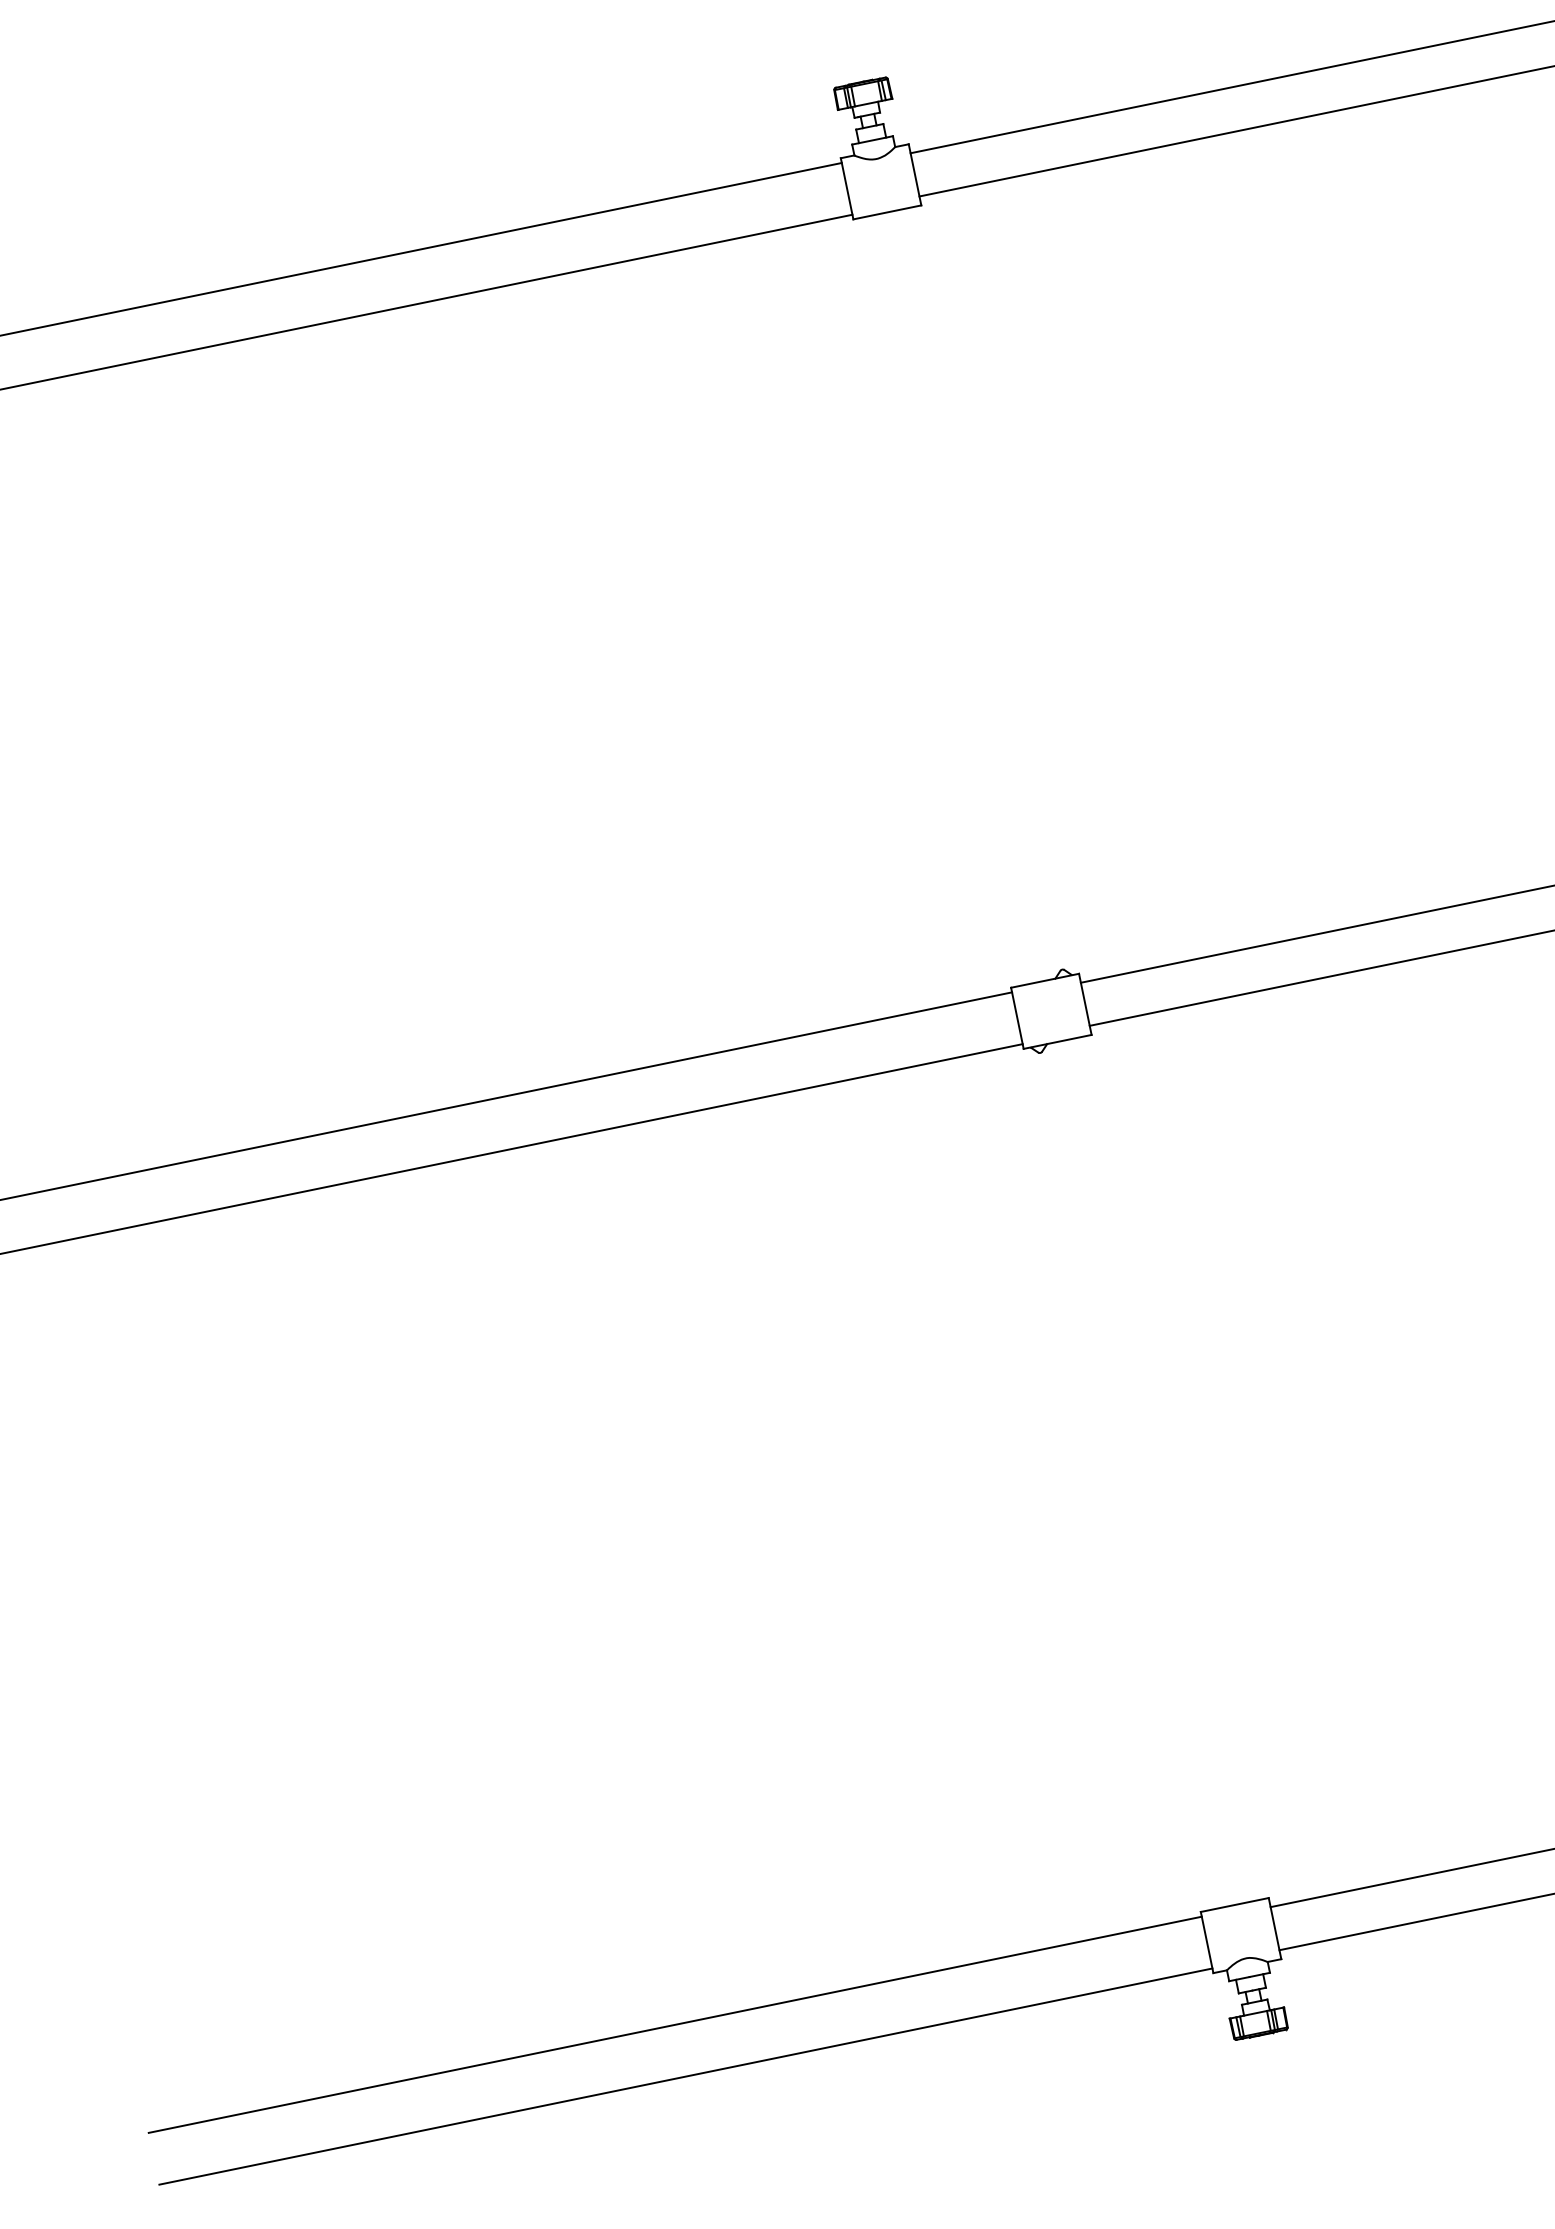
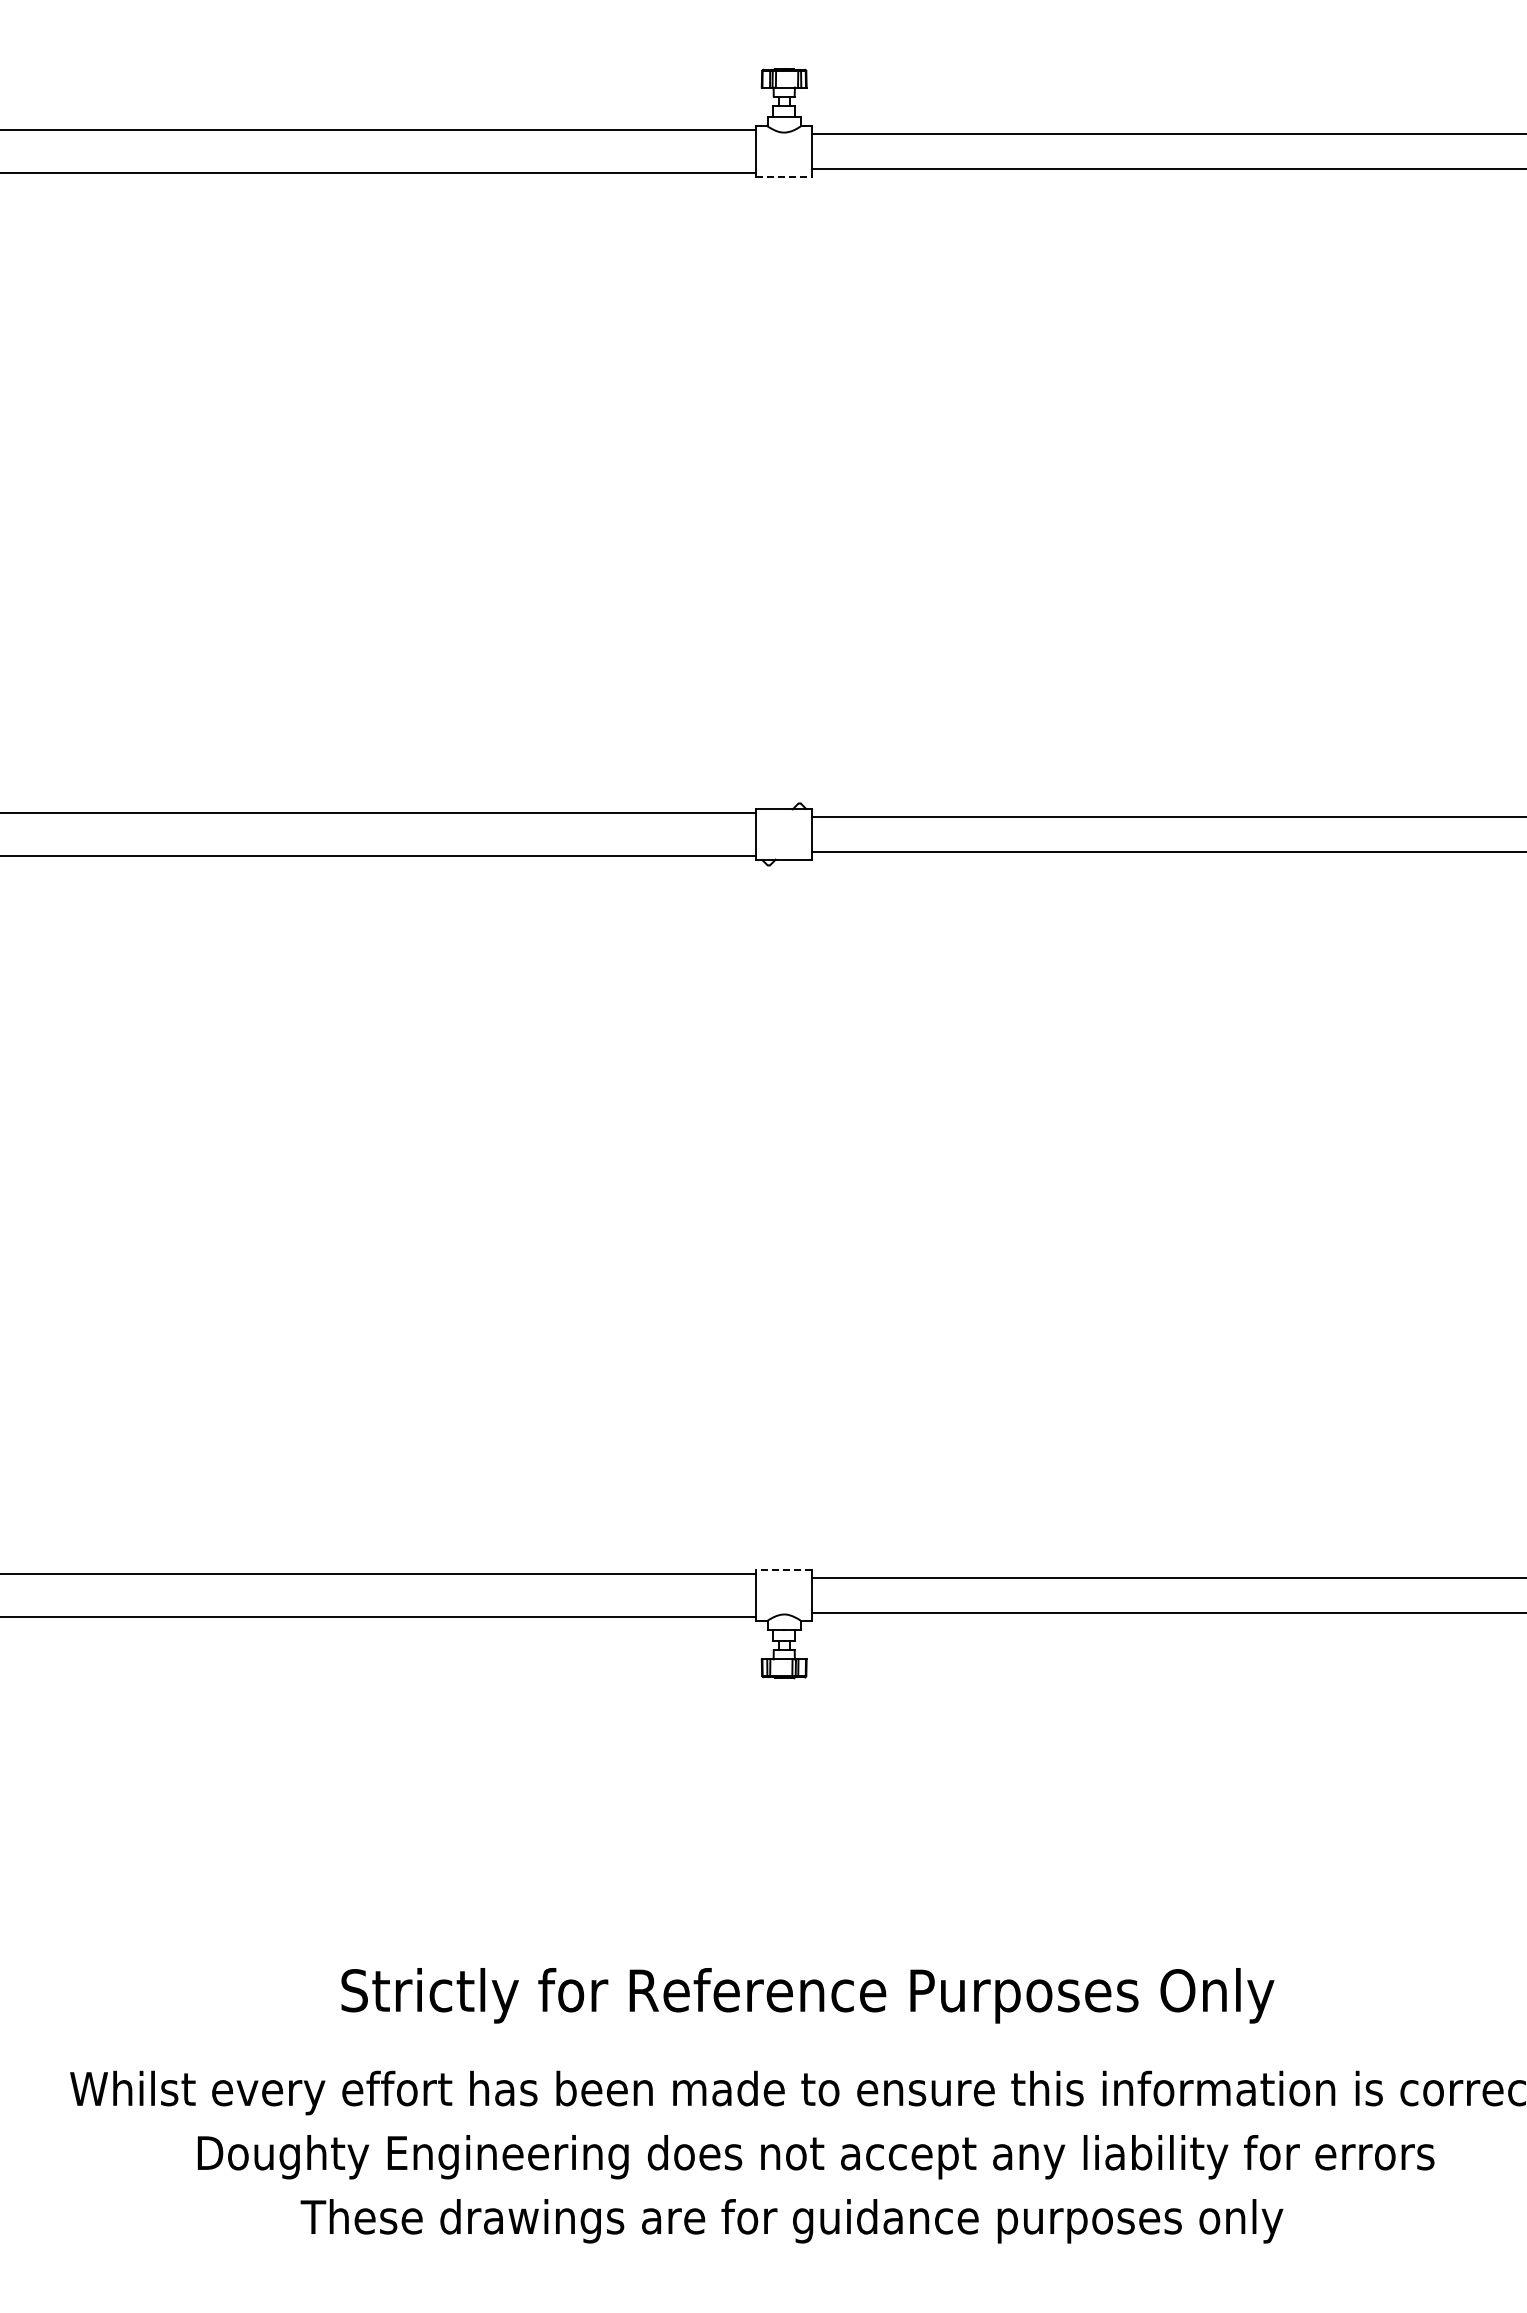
line: (887, 212) -> (784, 176), solid -> dashed
line: (1235, 1904) -> (784, 1570), solid -> dashed

